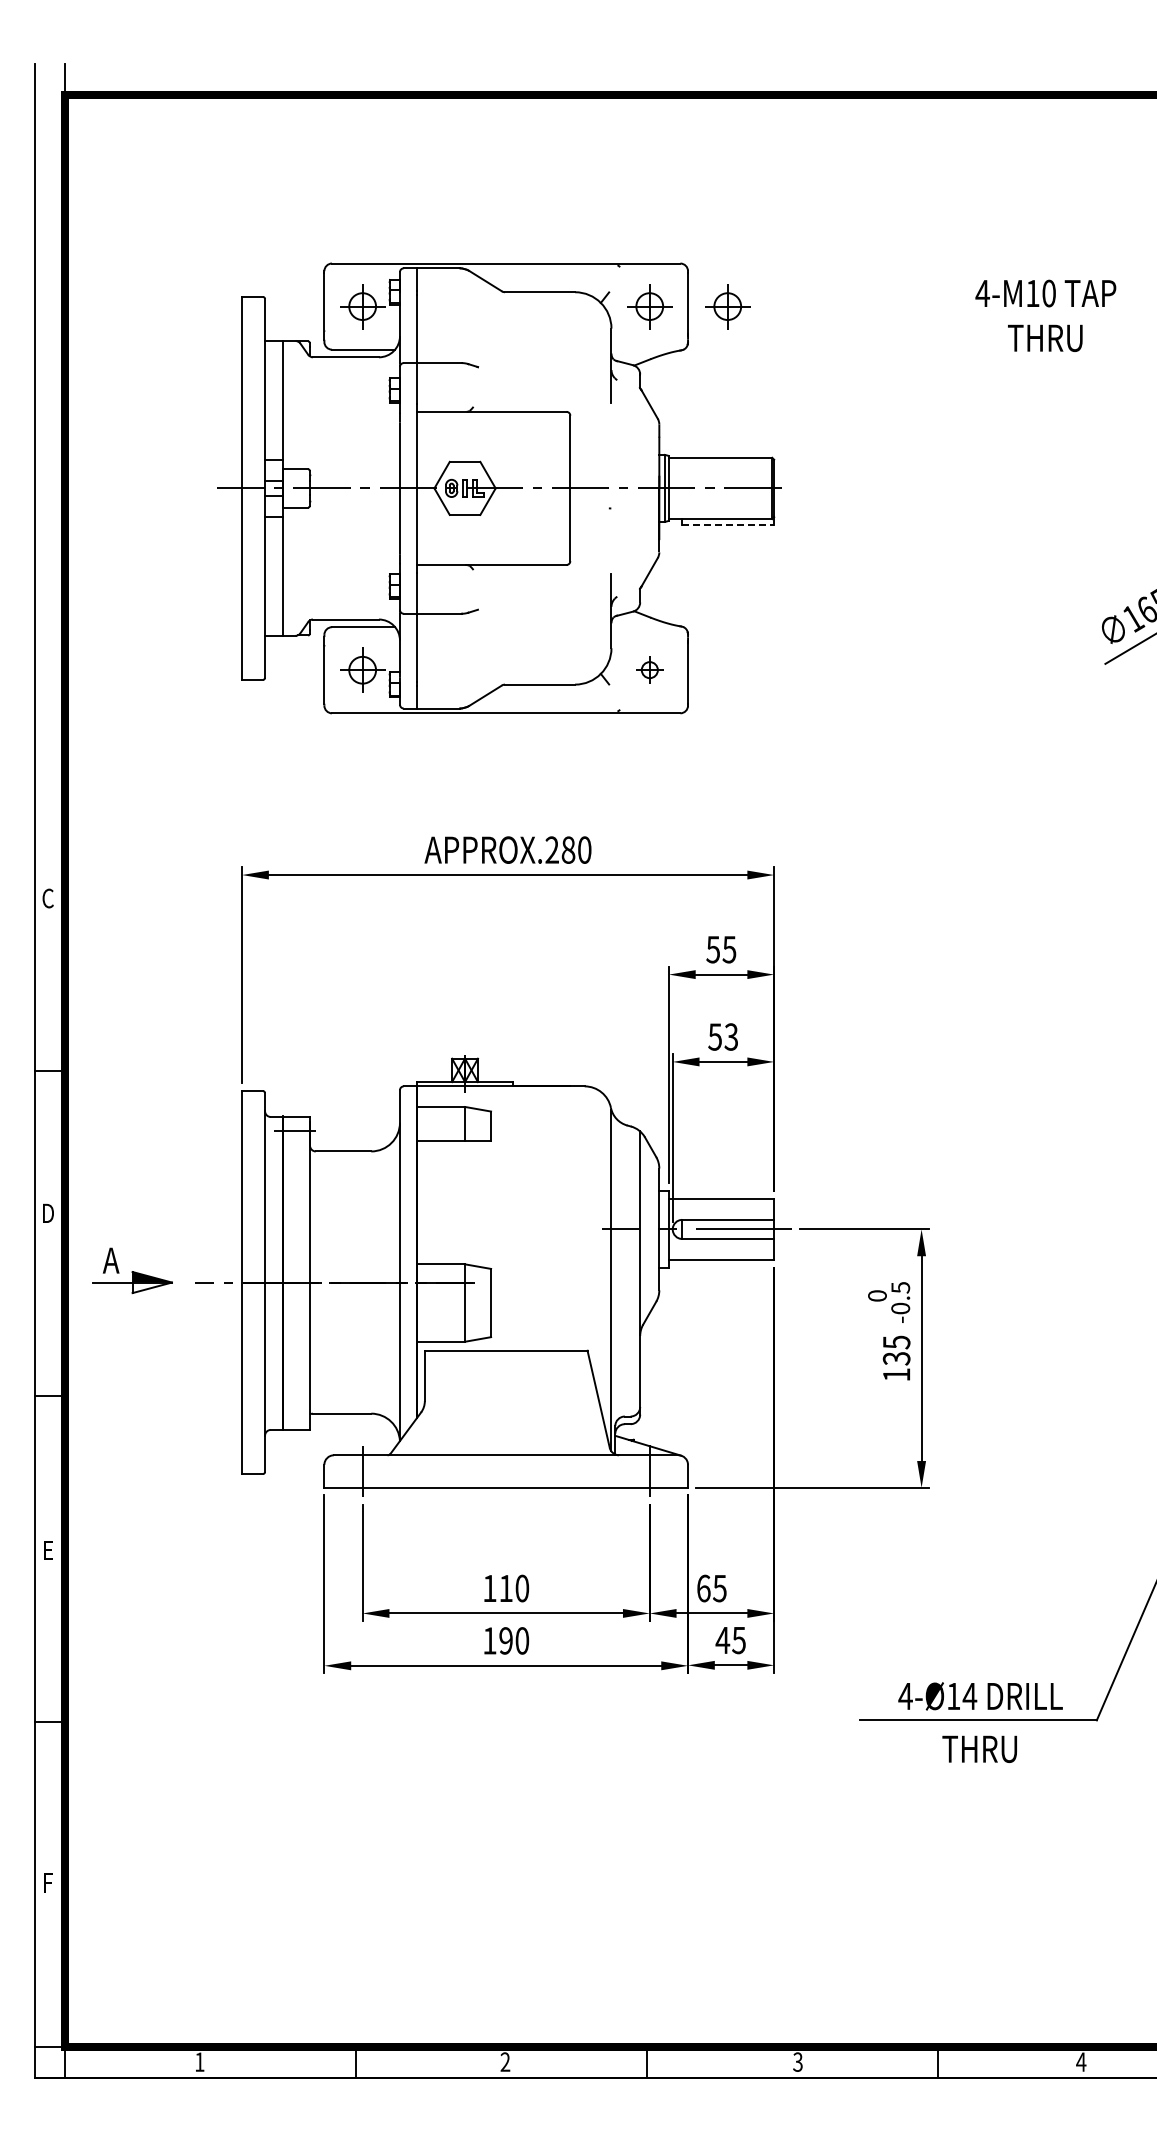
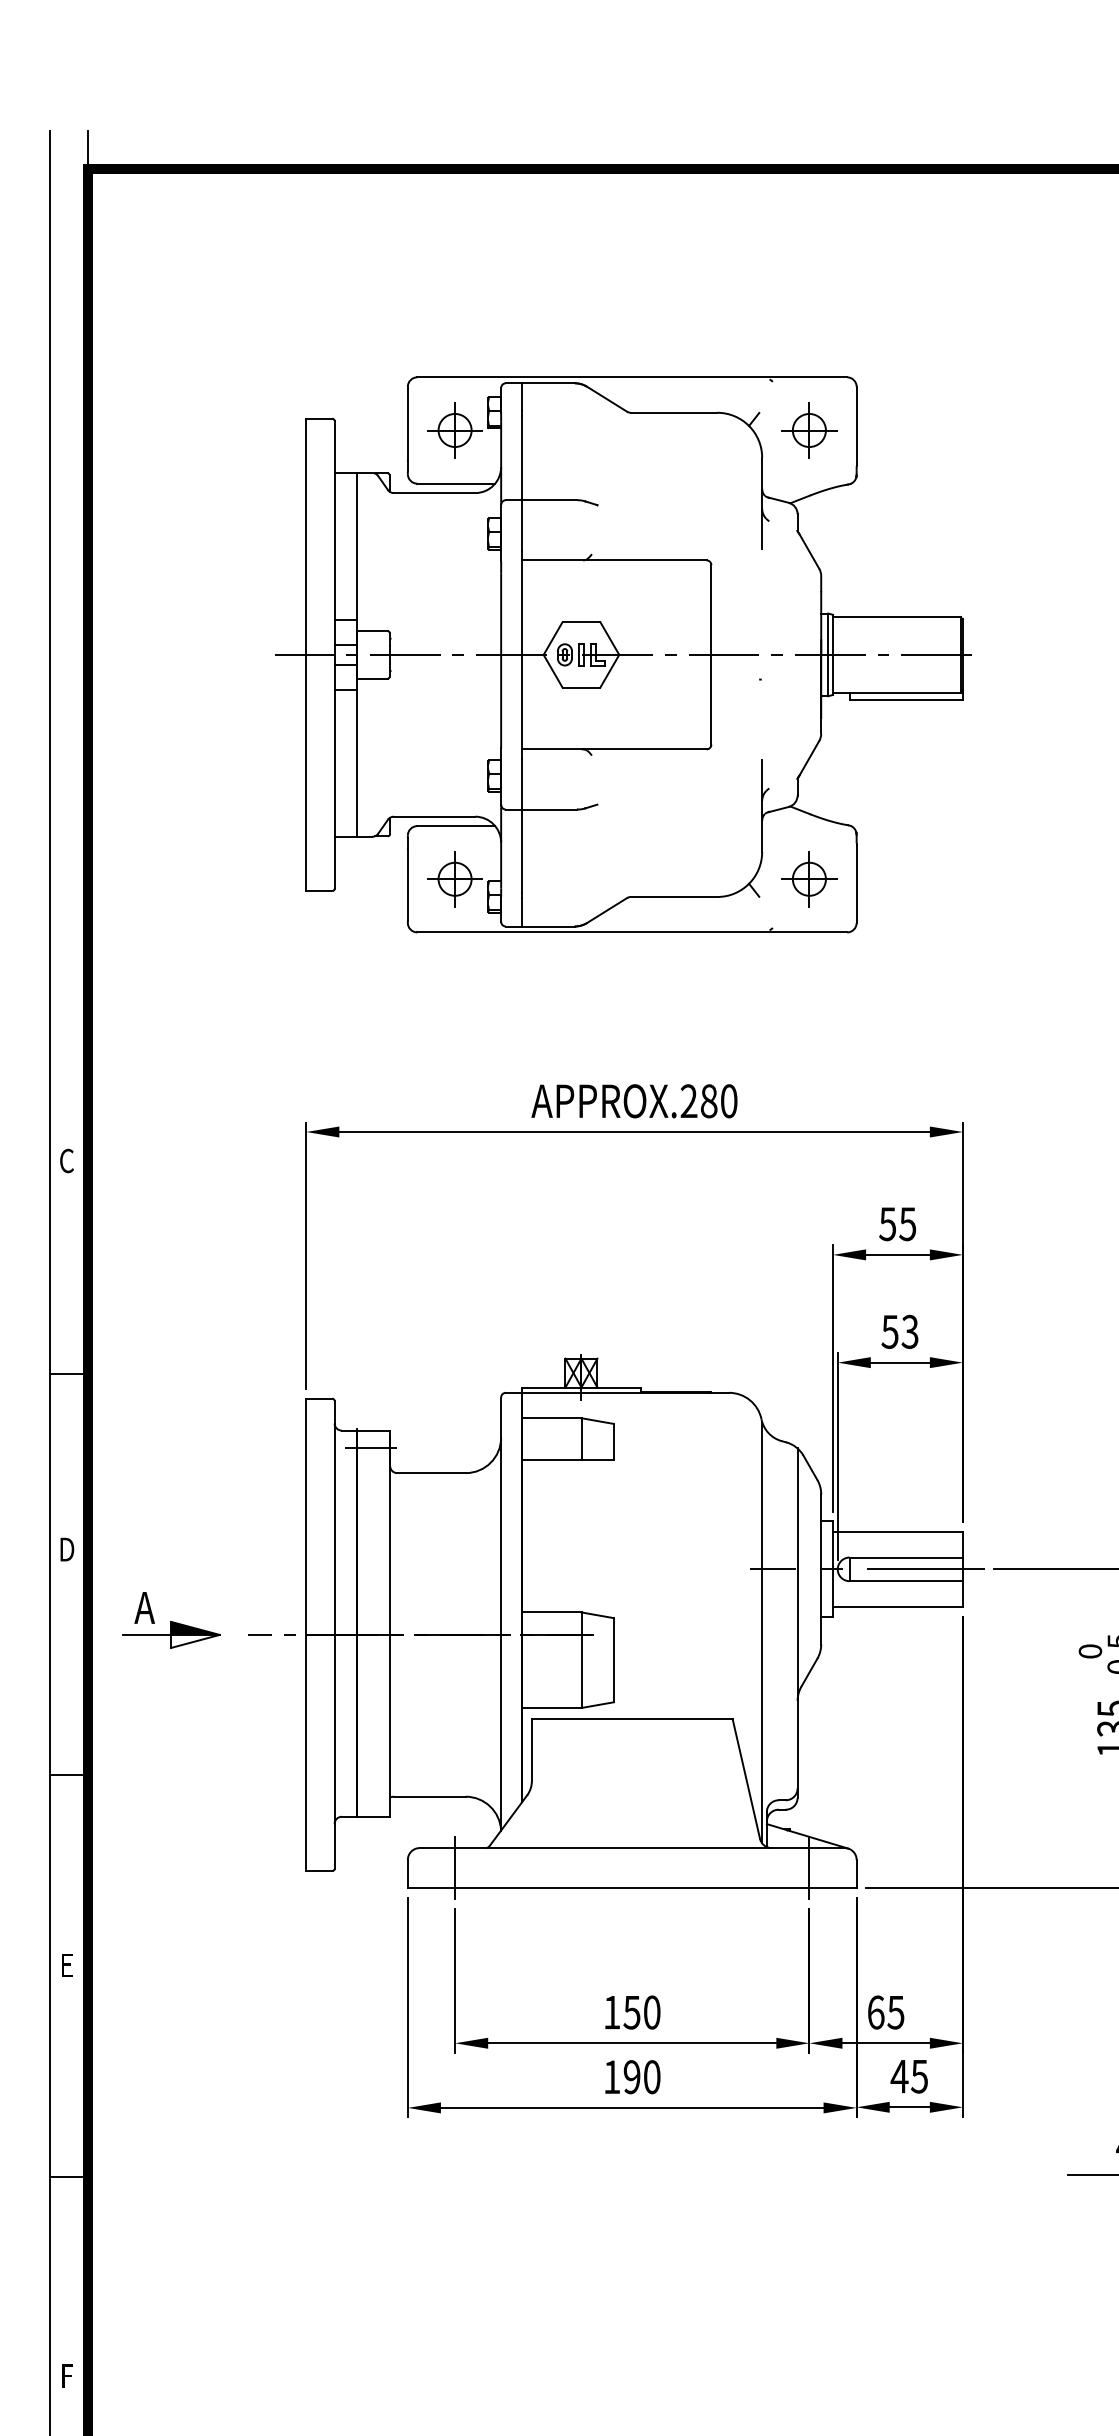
part: (727, 306) -> (905, 430), removed
line: (728, 524) -> (906, 699), dashed -> solid
part: (649, 669) -> (809, 878), size x1.67
text: (505, 1588) -> (631, 2012), 110 -> 150

